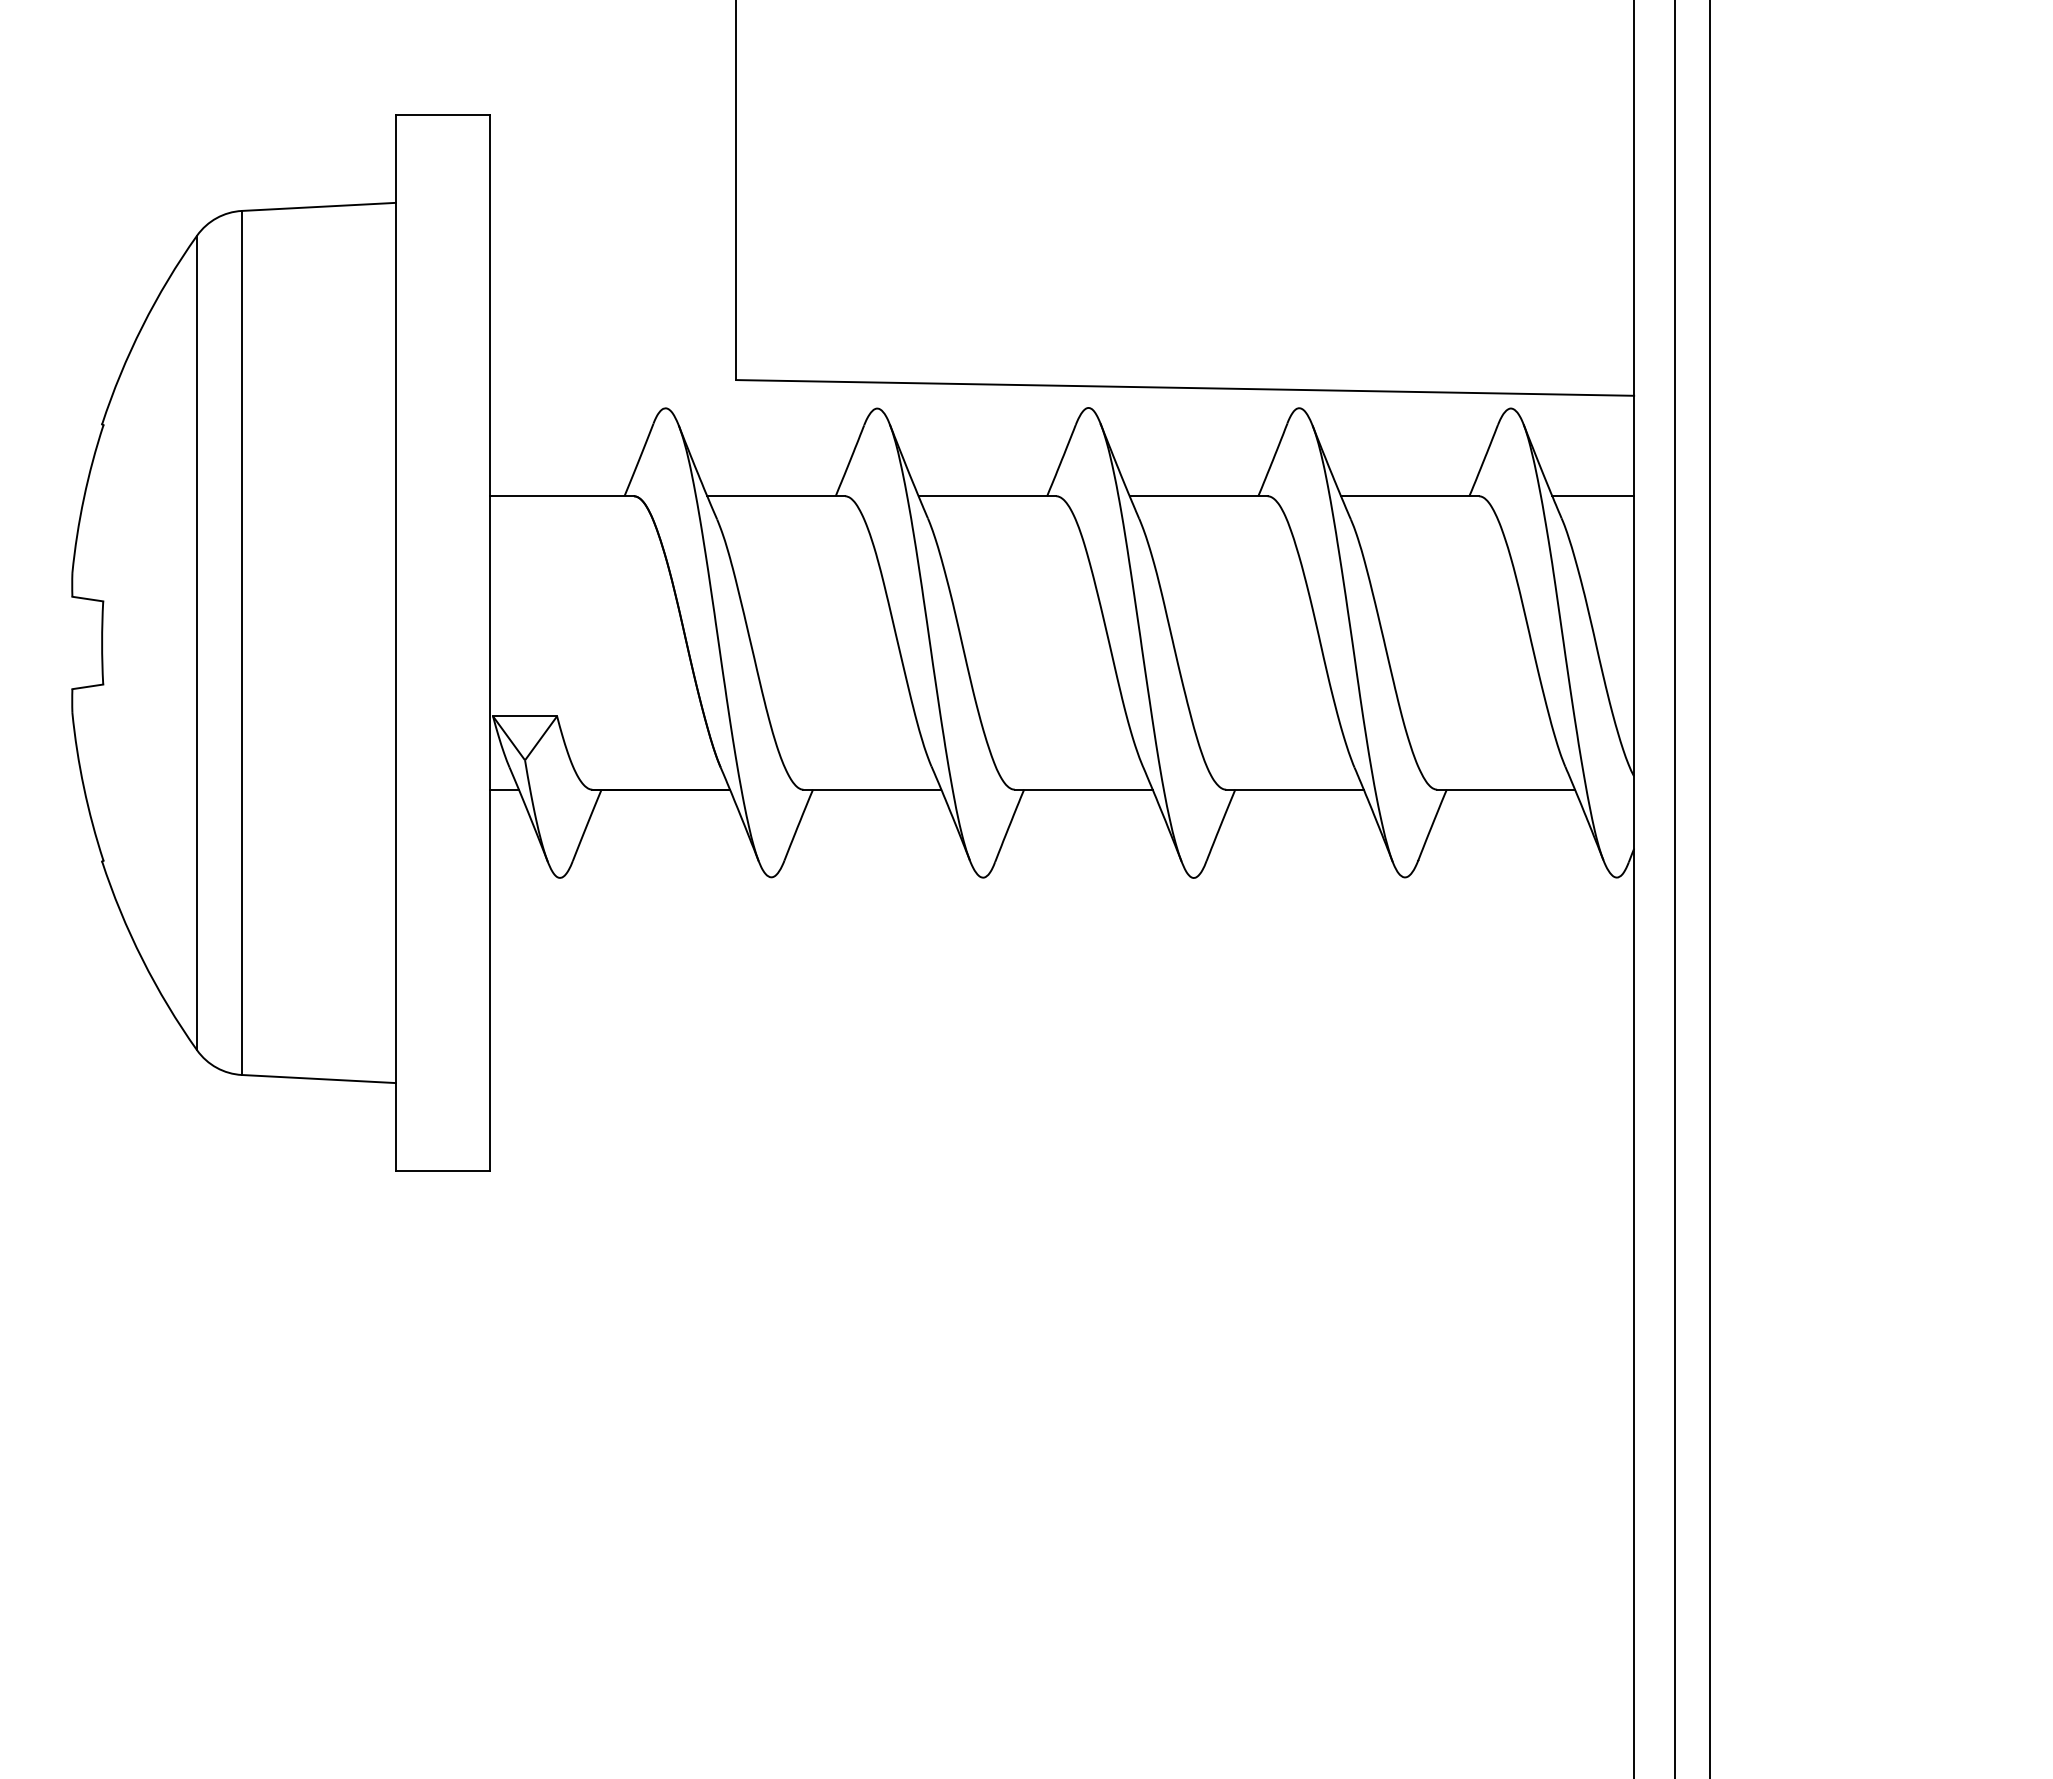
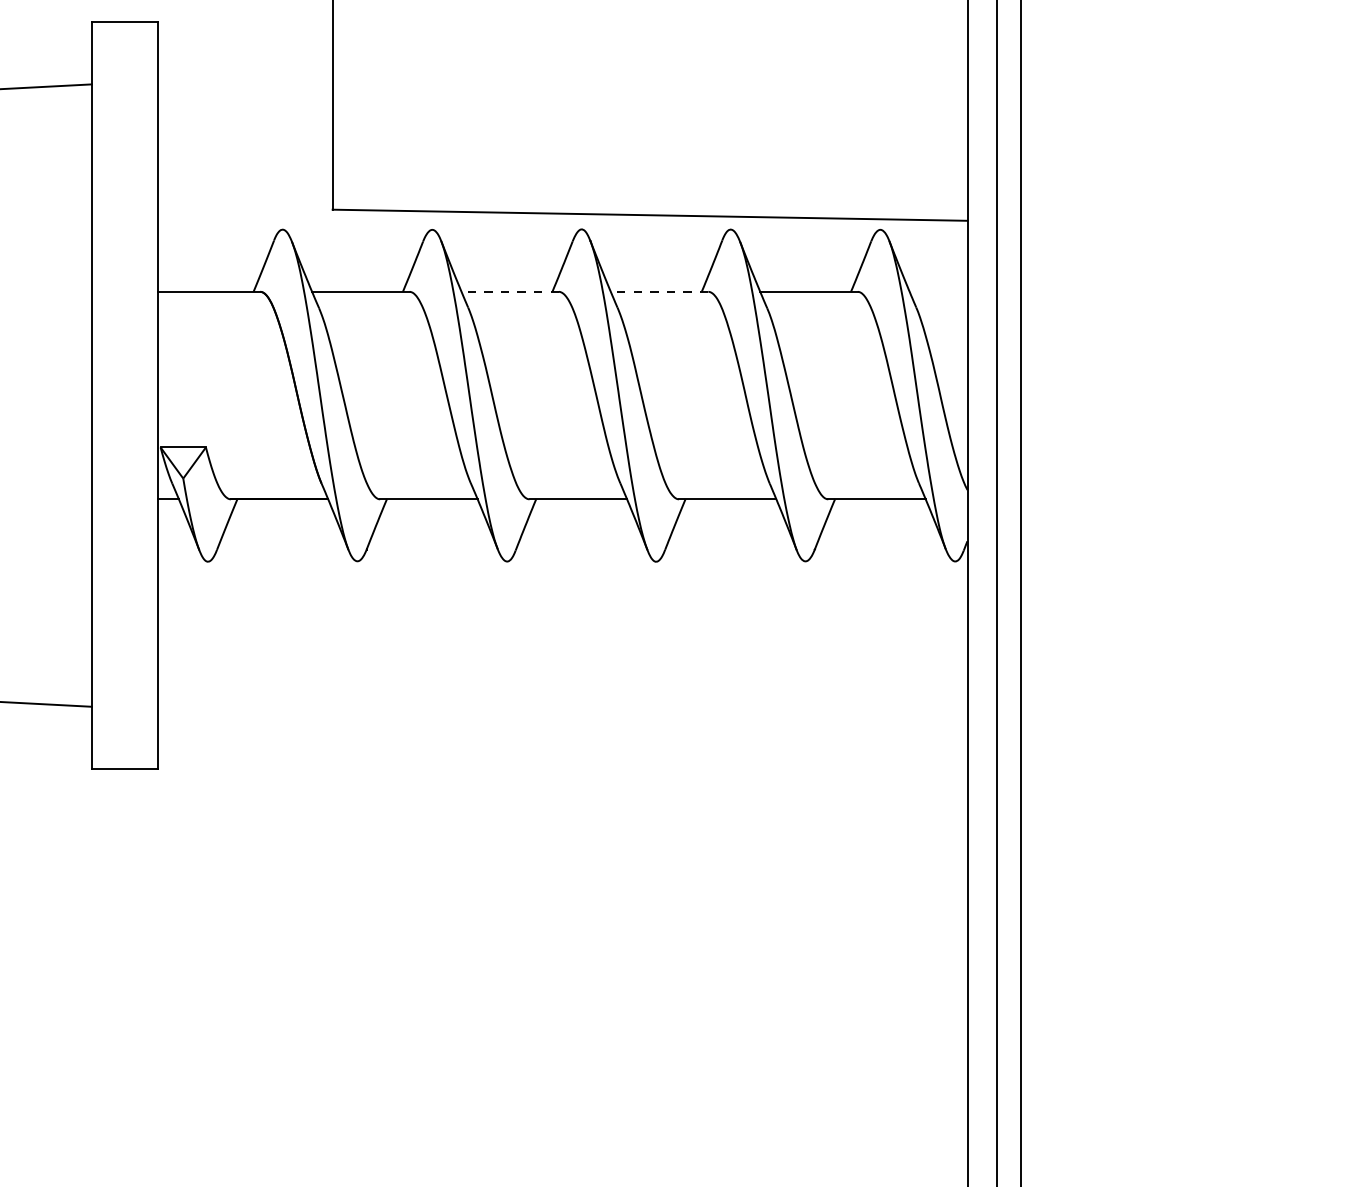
line: (987, 496) -> (510, 292), solid -> dashed
line: (1198, 496) -> (659, 292), solid -> dashed
line: (1593, 496) -> (938, 292), removed

